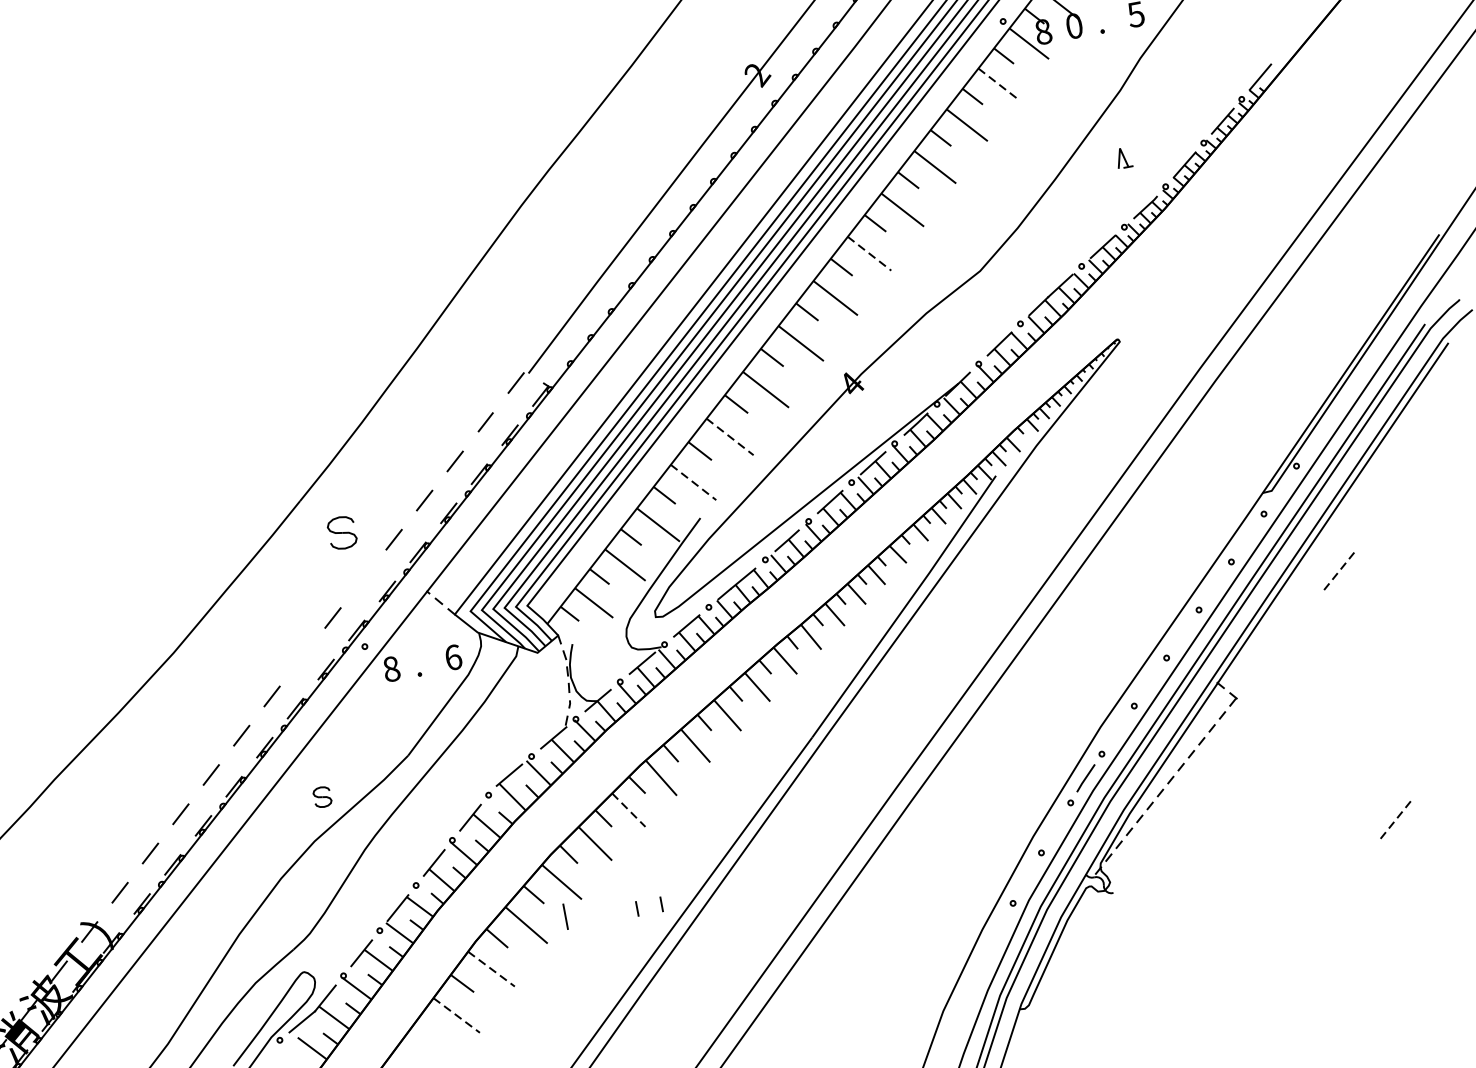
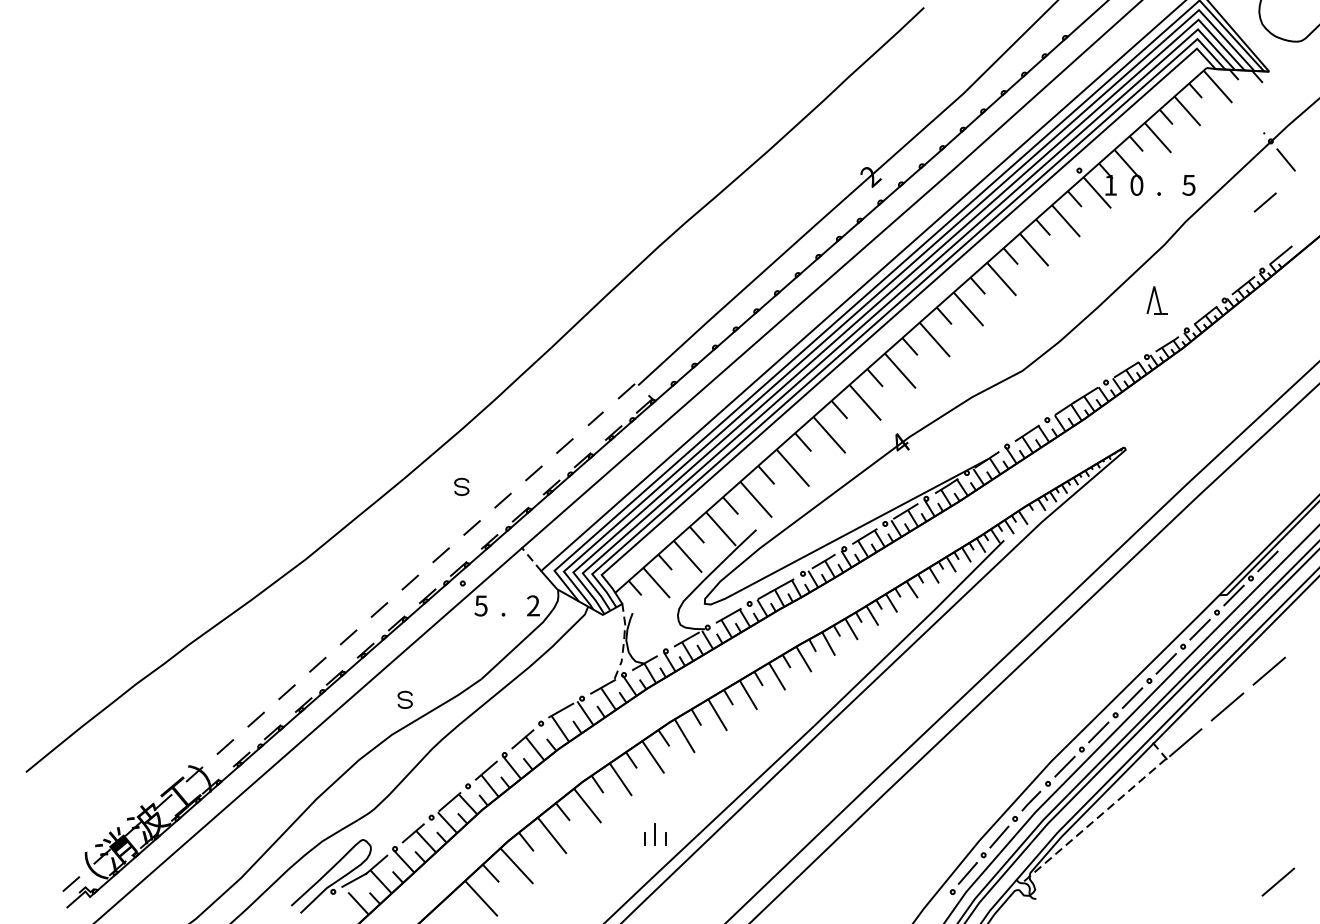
line: (1229, 18) -> (1264, 202), added
text: (1043, 31) -> (1110, 184), 8 -> 1
line: (999, 84) -> (1066, 221), dashed -> solid
part: (1123, 158) -> (1156, 300), size x1.67
line: (869, 253) -> (934, 339), dashed -> solid
line: (730, 437) -> (793, 468), dashed -> solid
line: (1312, 442) -> (1267, 561), added
line: (693, 482) -> (756, 499), dashed -> solid
line: (1279, 490) -> (1233, 595), added
part: (341, 532) -> (461, 486), size x0.62
line: (1246, 537) -> (1199, 629), added
line: (1339, 572) -> (1269, 671), dashed -> solid
line: (362, 578) -> (471, 527), added
line: (1214, 585) -> (1165, 663), added
line: (1297, 622) -> (1227, 706), added
line: (1182, 633) -> (1132, 697), added
line: (302, 657) -> (410, 582), added
text: (453, 657) -> (533, 605), 6 -> 2
text: (390, 668) -> (480, 605), 8 -> 5
line: (1255, 674) -> (1185, 742), added
line: (1150, 682) -> (1098, 732), added
line: (1117, 729) -> (1064, 766), added
line: (629, 810) -> (653, 757), dashed -> solid
line: (1396, 819) -> (1278, 882), dashed -> solid
line: (1056, 827) -> (999, 836), added
line: (1026, 878) -> (967, 873), added
line: (564, 916) -> (654, 834), moved
line: (492, 969) -> (517, 866), dashed -> solid
line: (456, 1015) -> (481, 898), dashed -> solid

